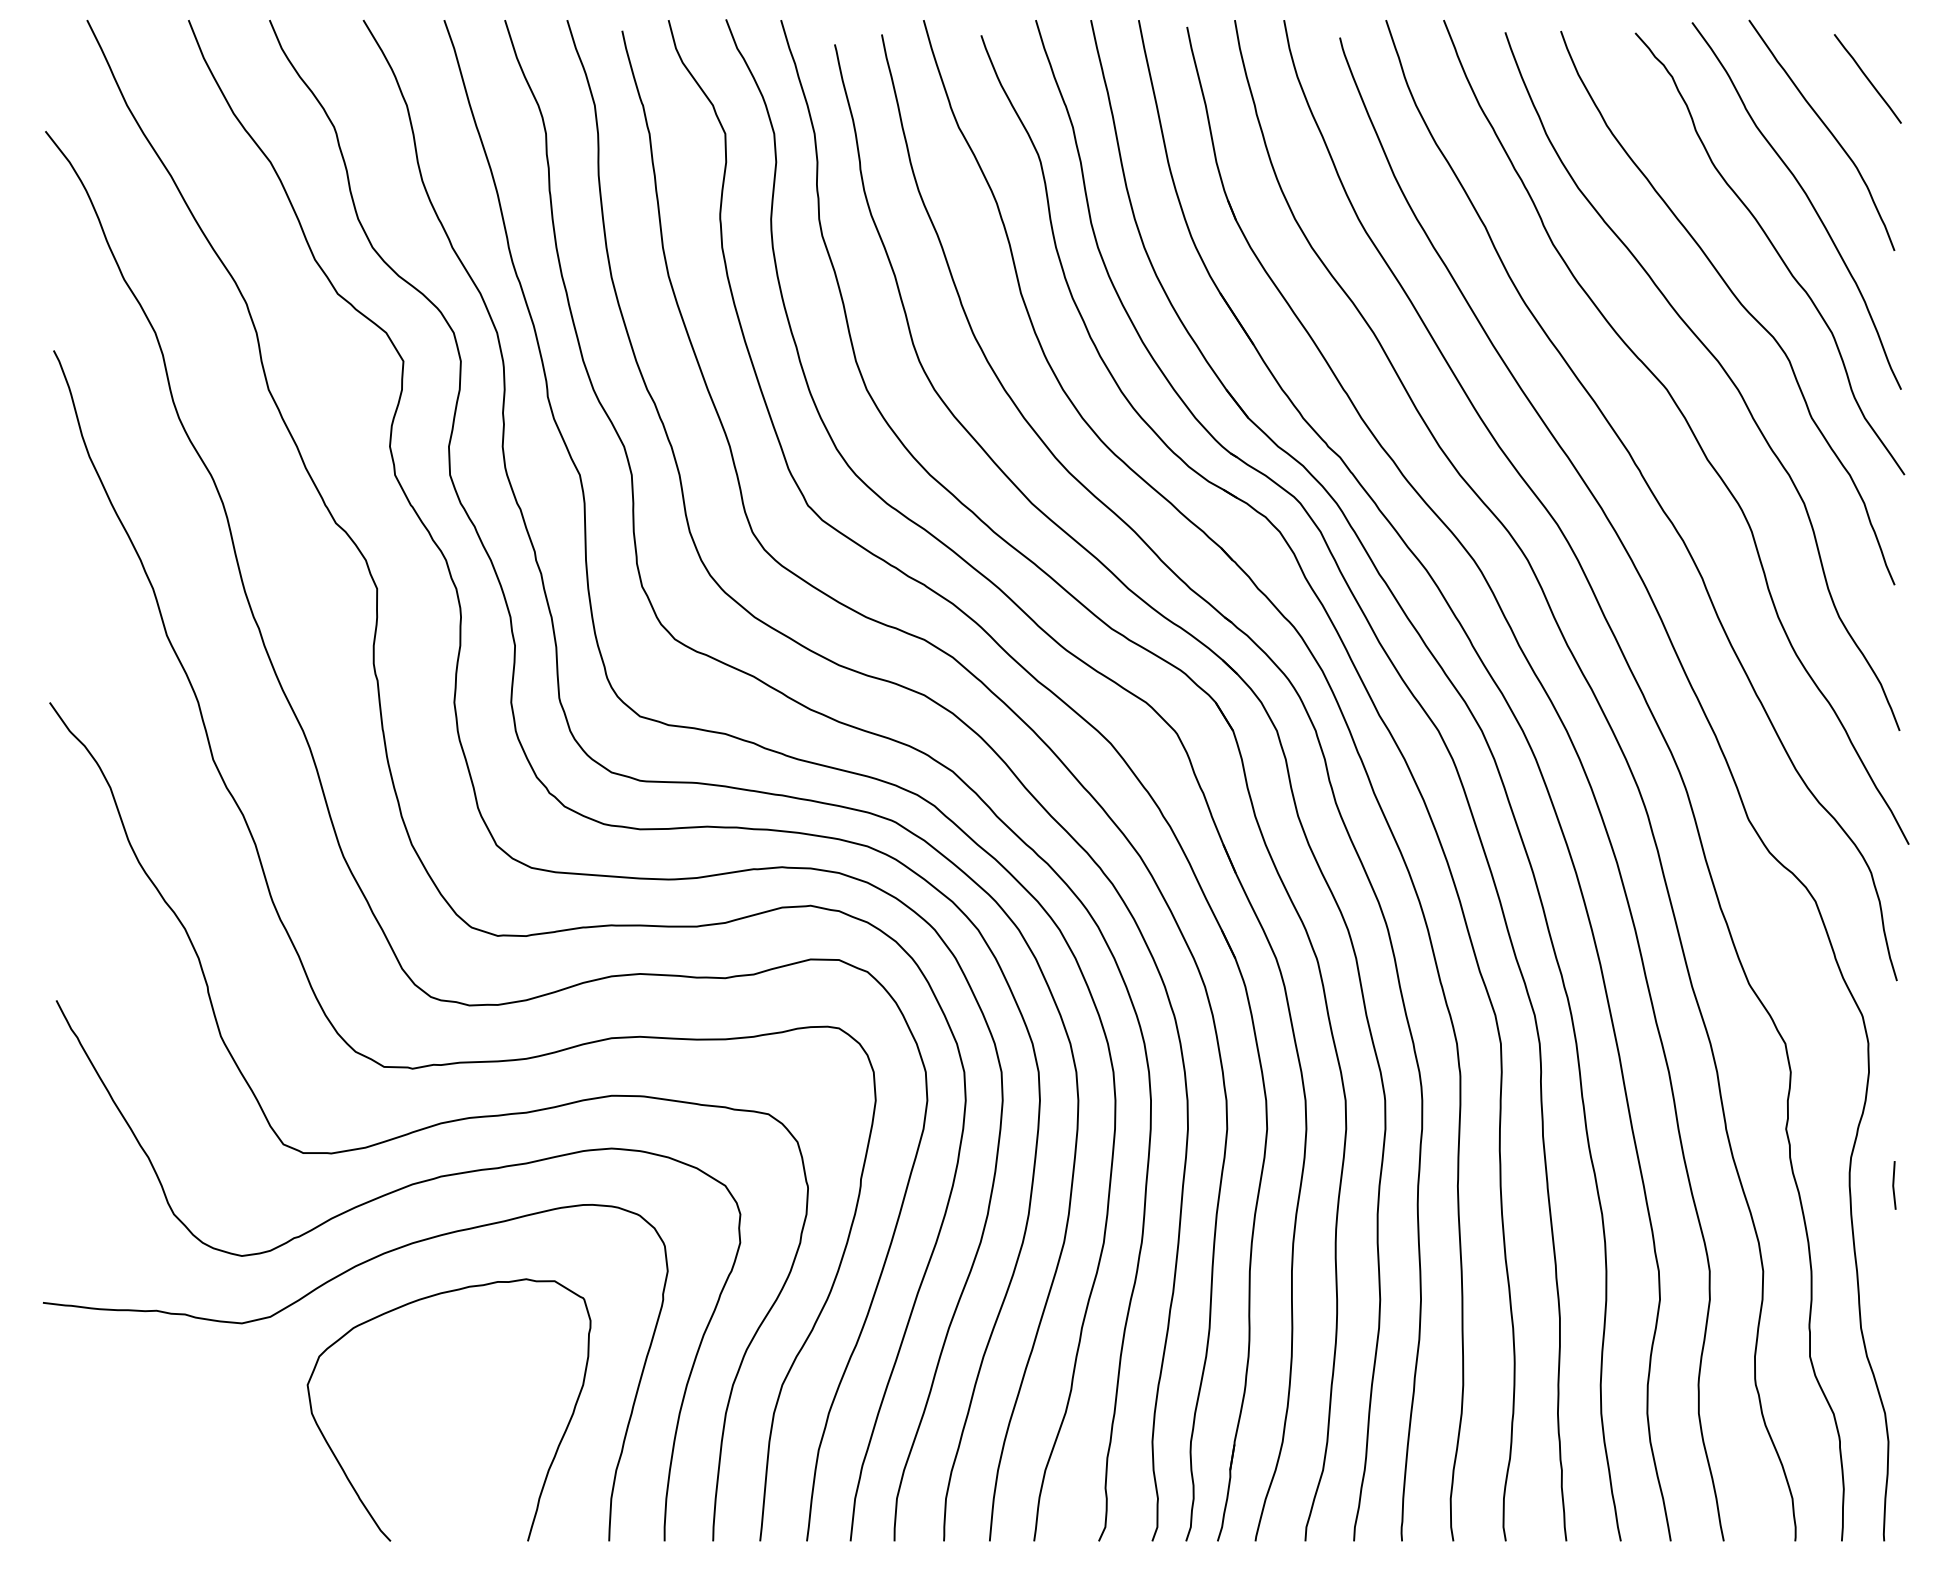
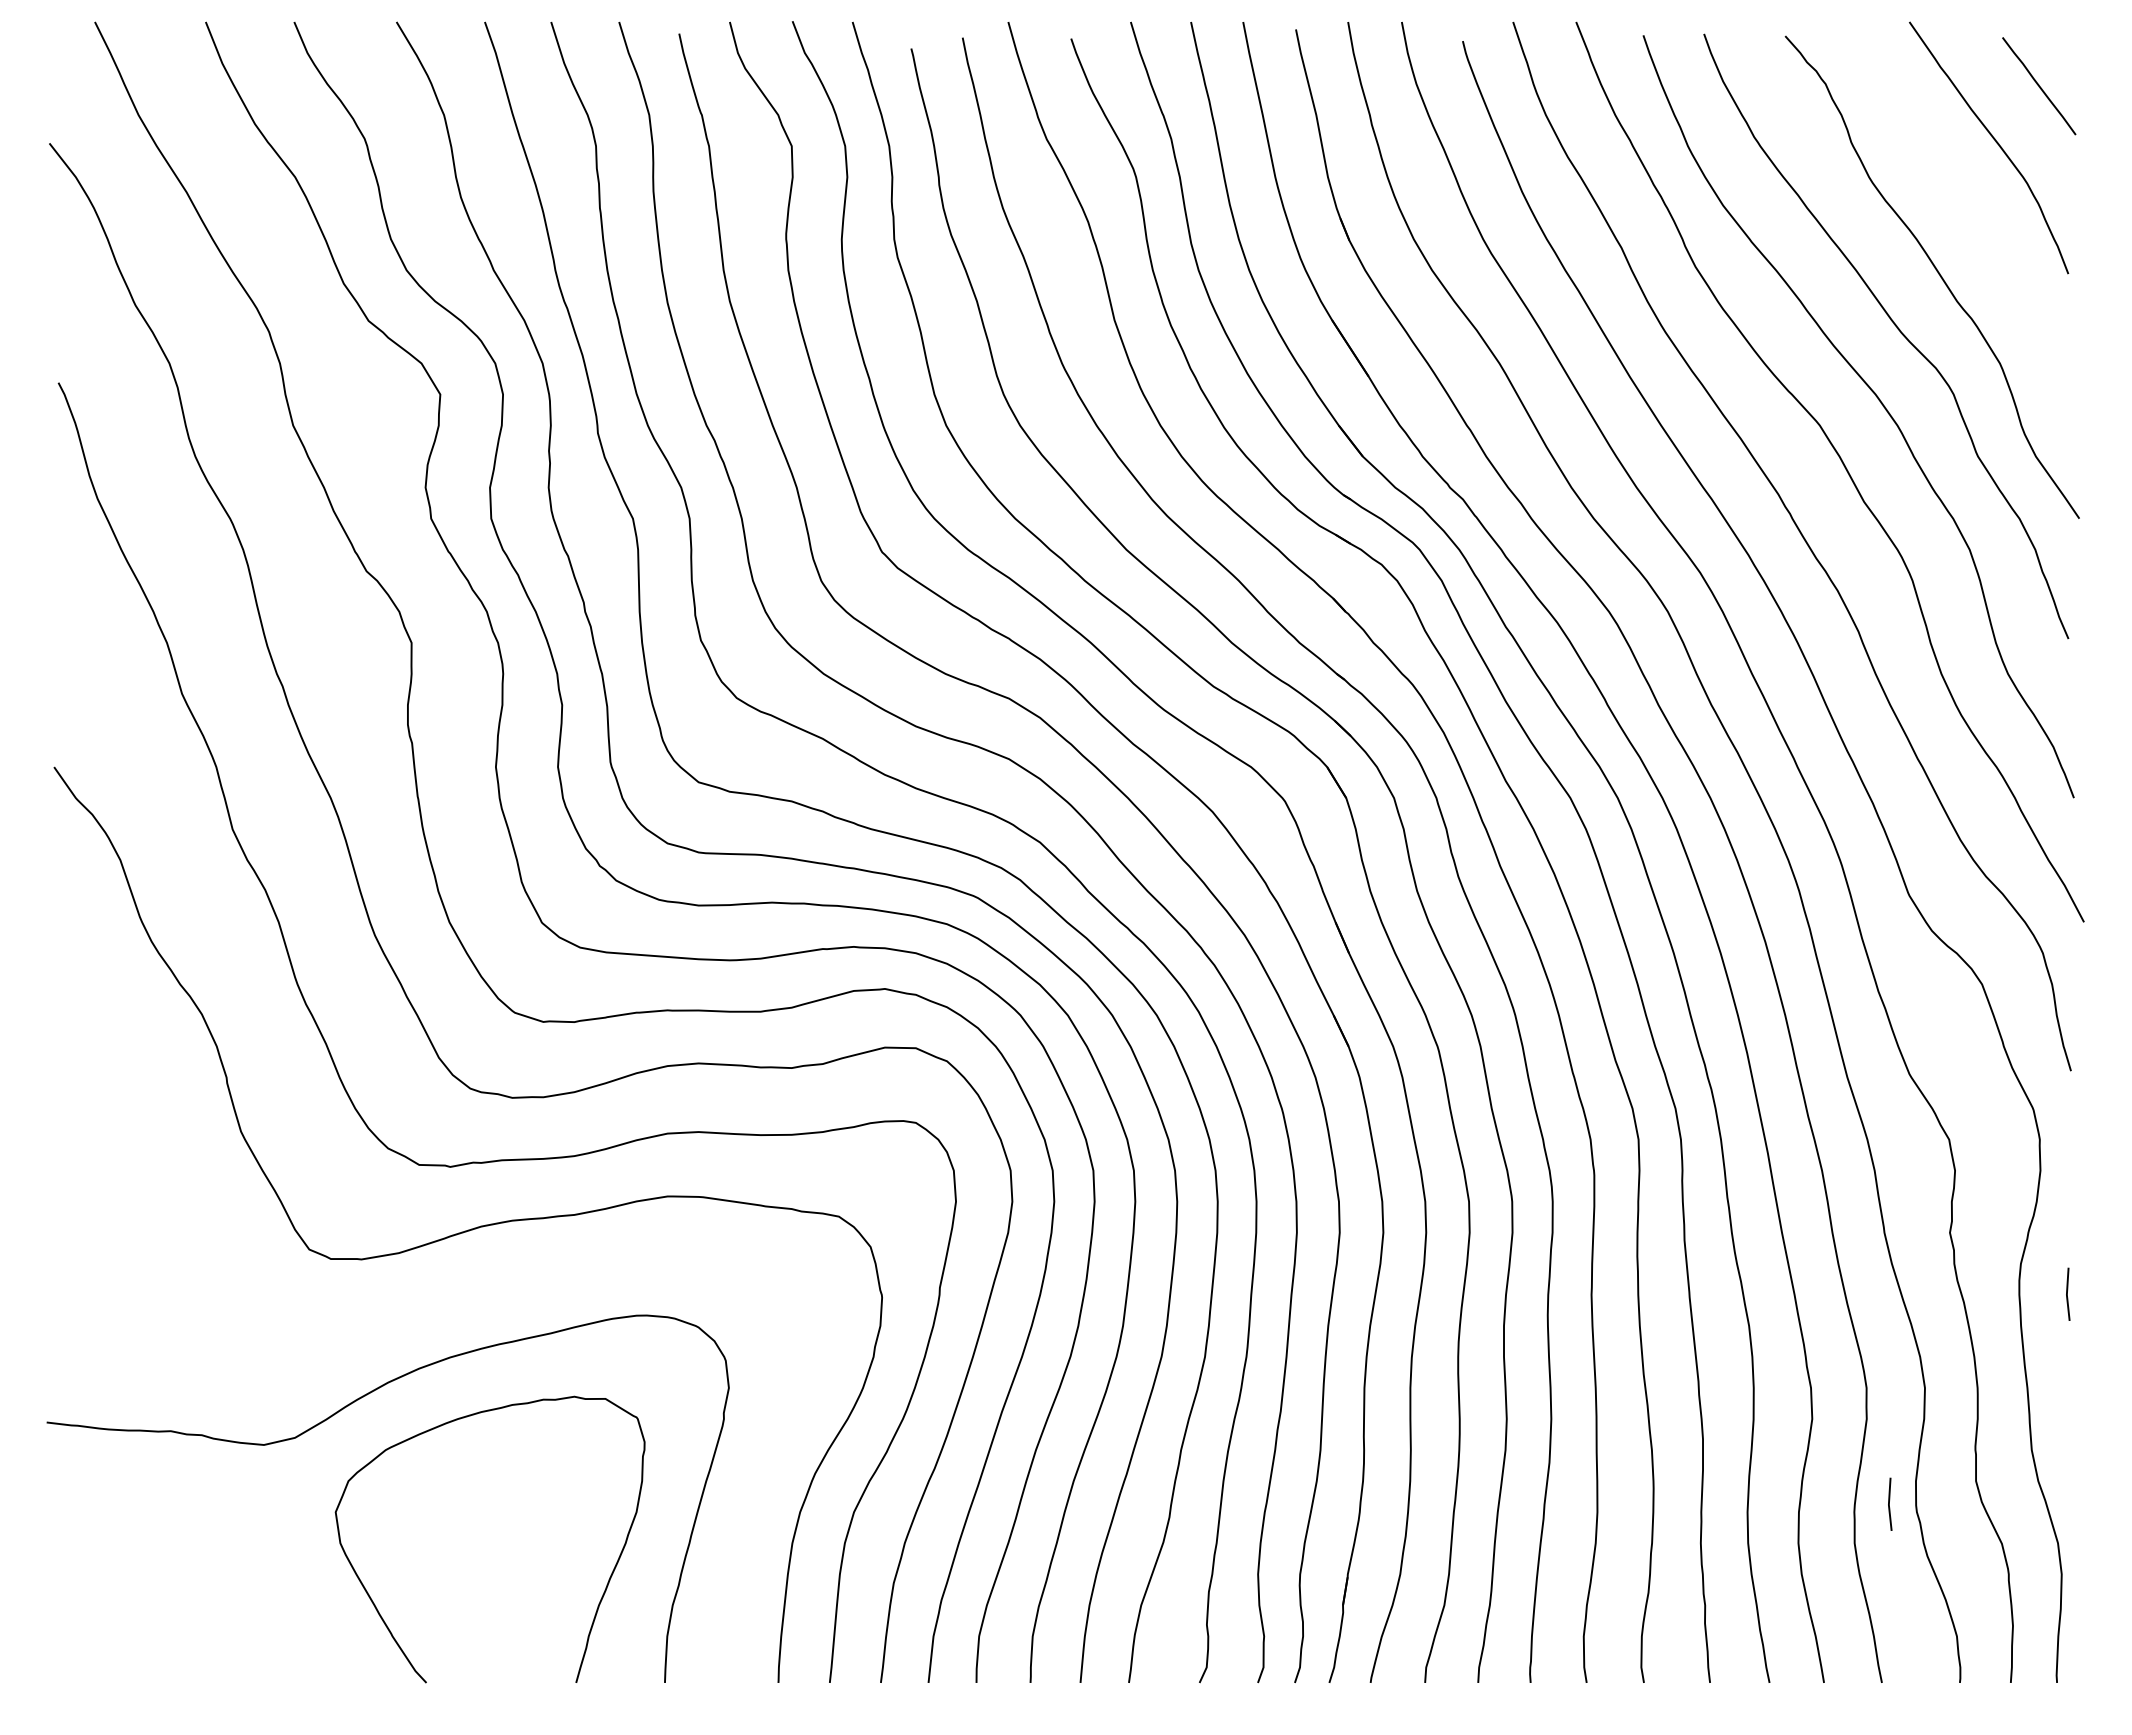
curve: (1807, 199) -> (1973, 217), removed
curve: (368, 1202) -> (402, 1313), removed
line: (1730, 1377) -> (1889, 1503), added

